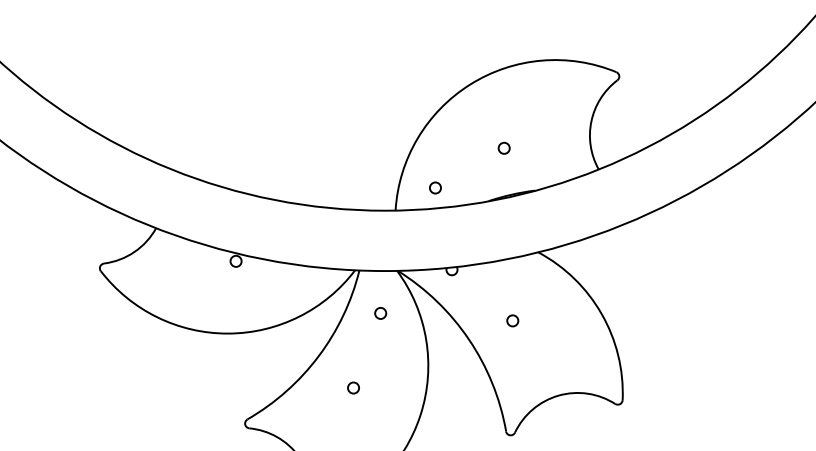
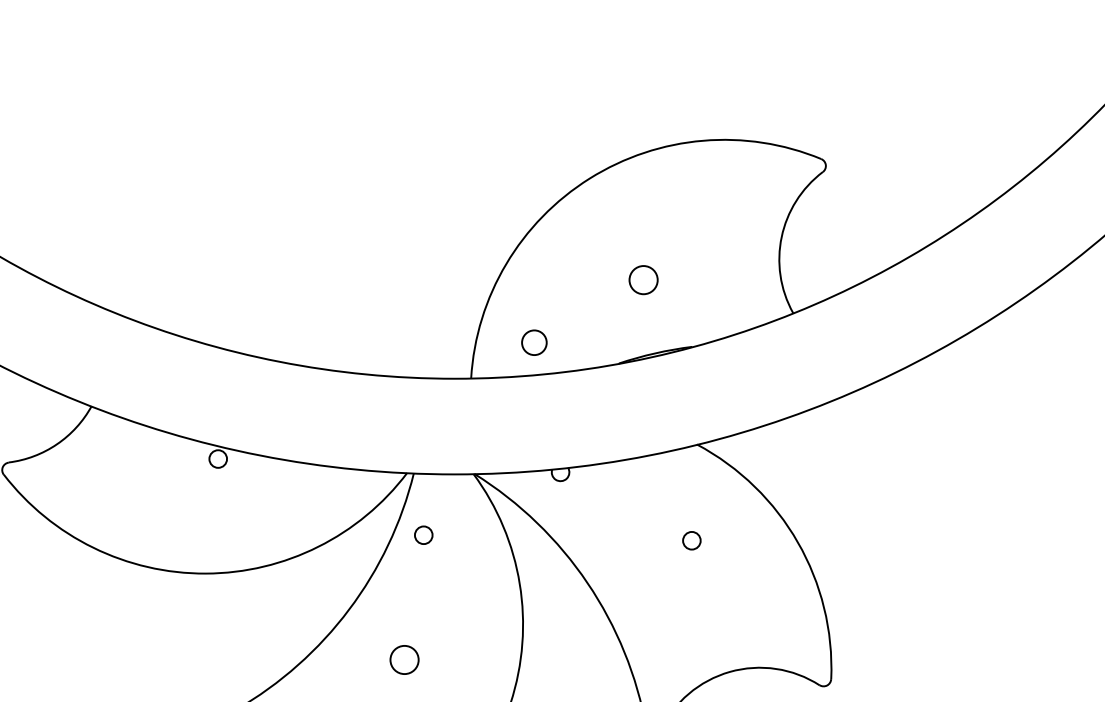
circle: (503, 147) -> (642, 278), size x1.6
circle: (435, 187) -> (534, 341), size x1.4
circle: (380, 313) -> (423, 535), moved
circle: (512, 320) -> (691, 540), moved
circle: (353, 387) -> (404, 659), size x1.6

